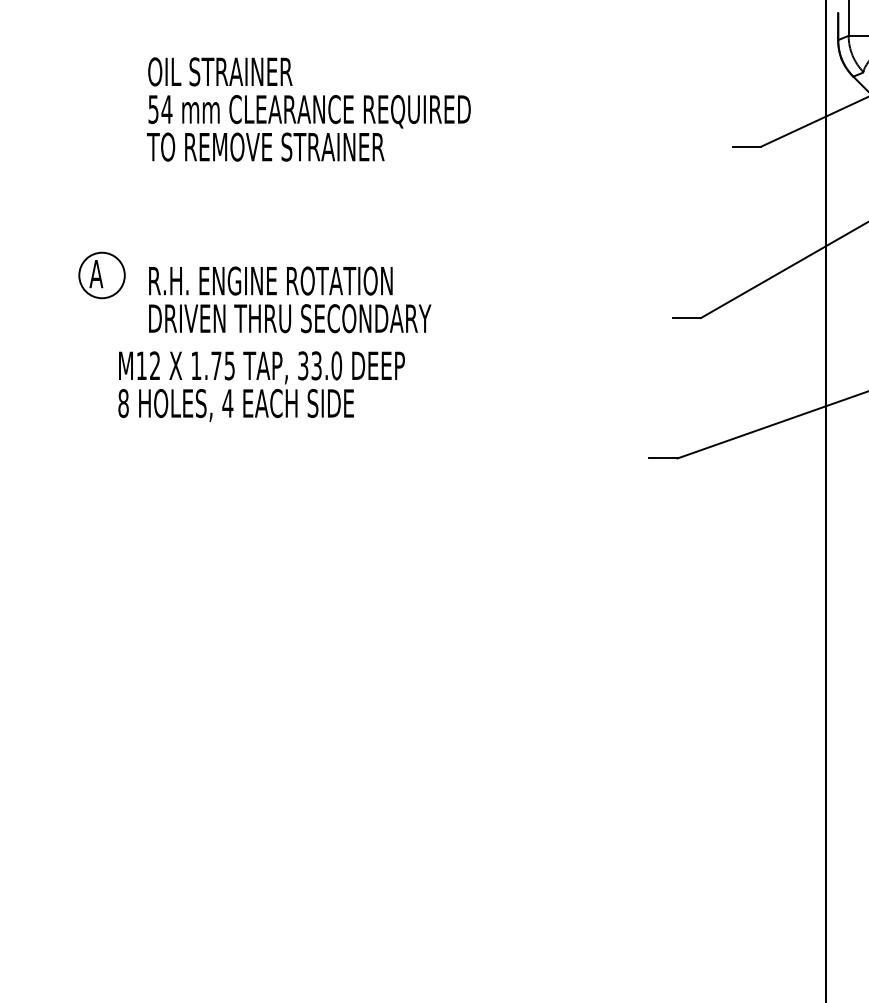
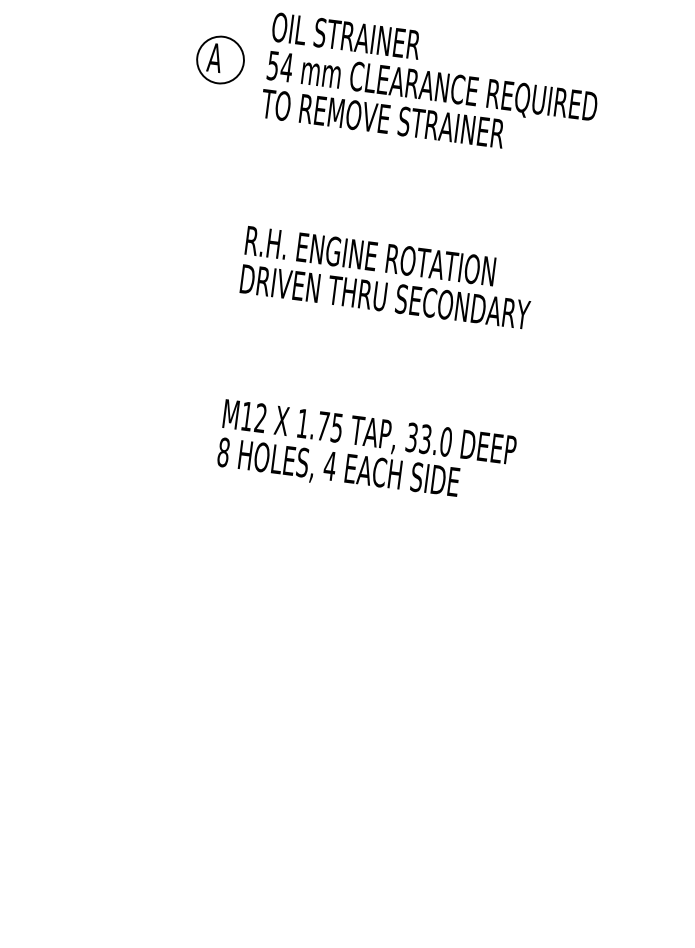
part: (101, 275) -> (219, 59), moved
text: (261, 386) -> (366, 453), moved

